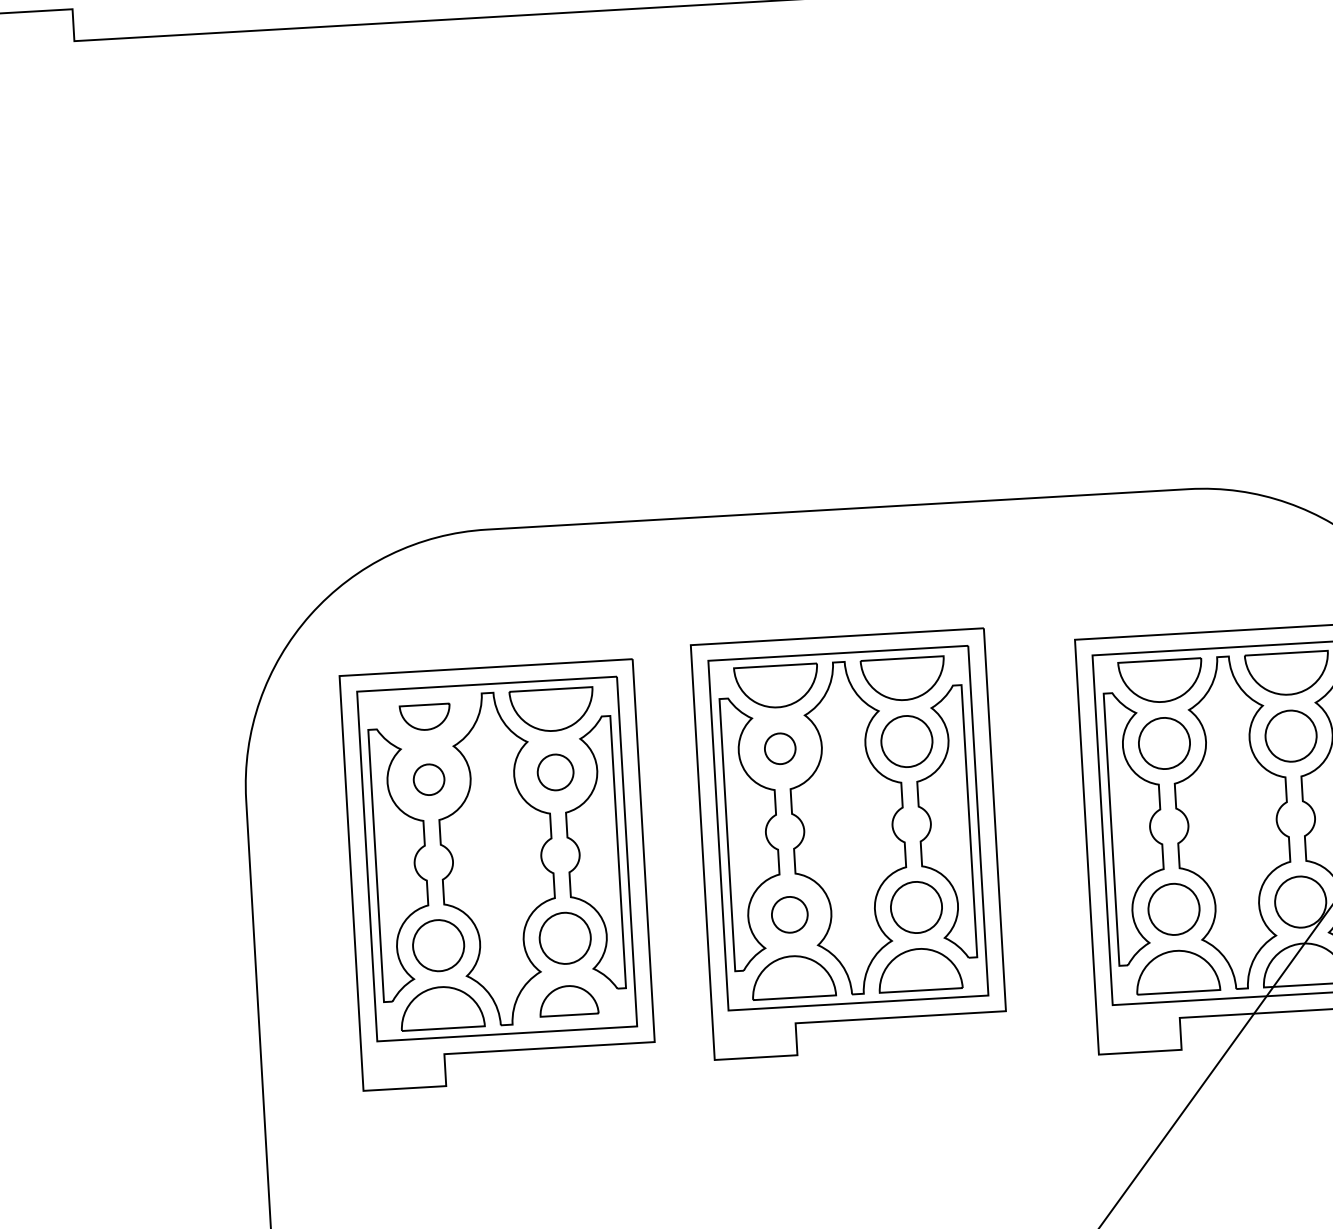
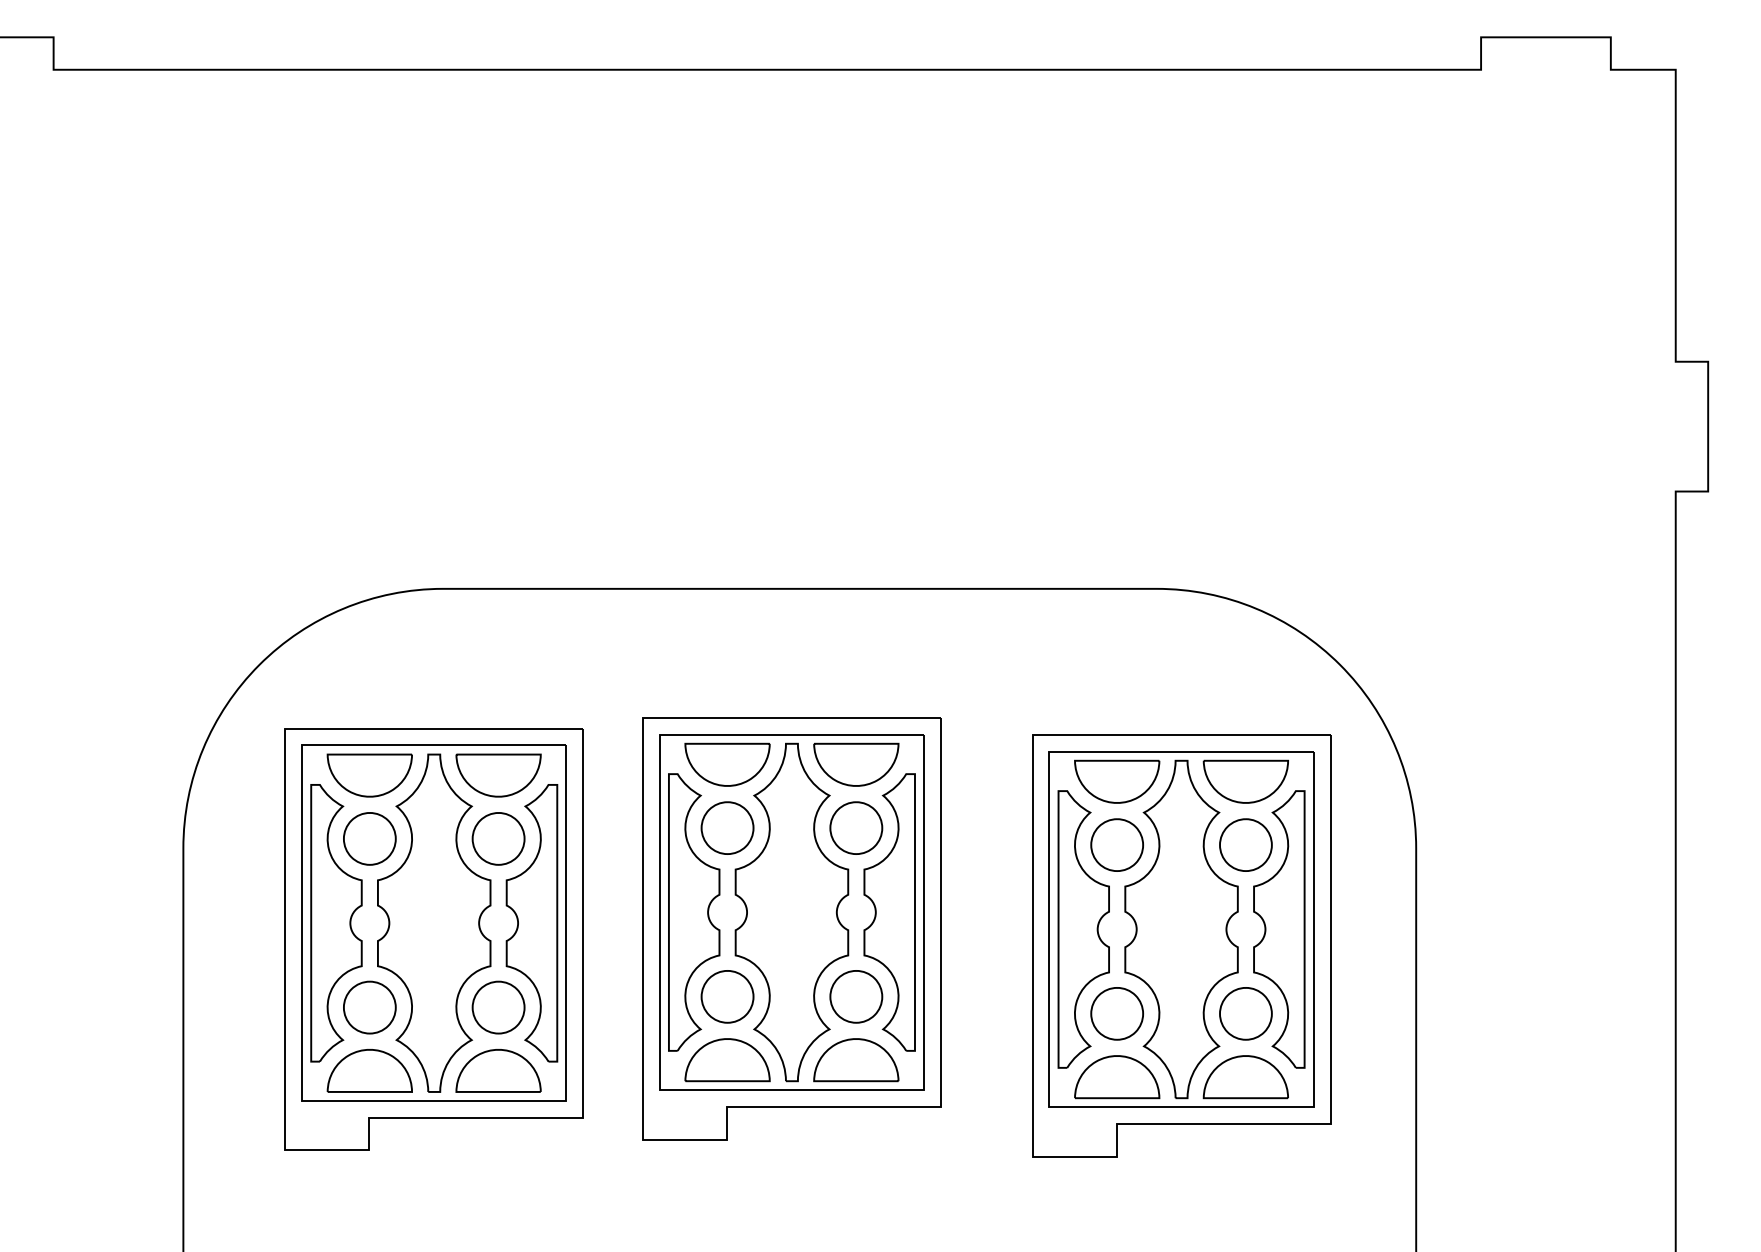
part: (425, 717) -> (369, 775), size x1.67
part: (780, 748) -> (727, 827), size x1.67
part: (555, 772) -> (498, 838), size x1.43
part: (428, 779) -> (369, 838), size x1.67
part: (789, 914) -> (727, 996), size x1.43
part: (568, 1000) -> (498, 1070), size x1.43

